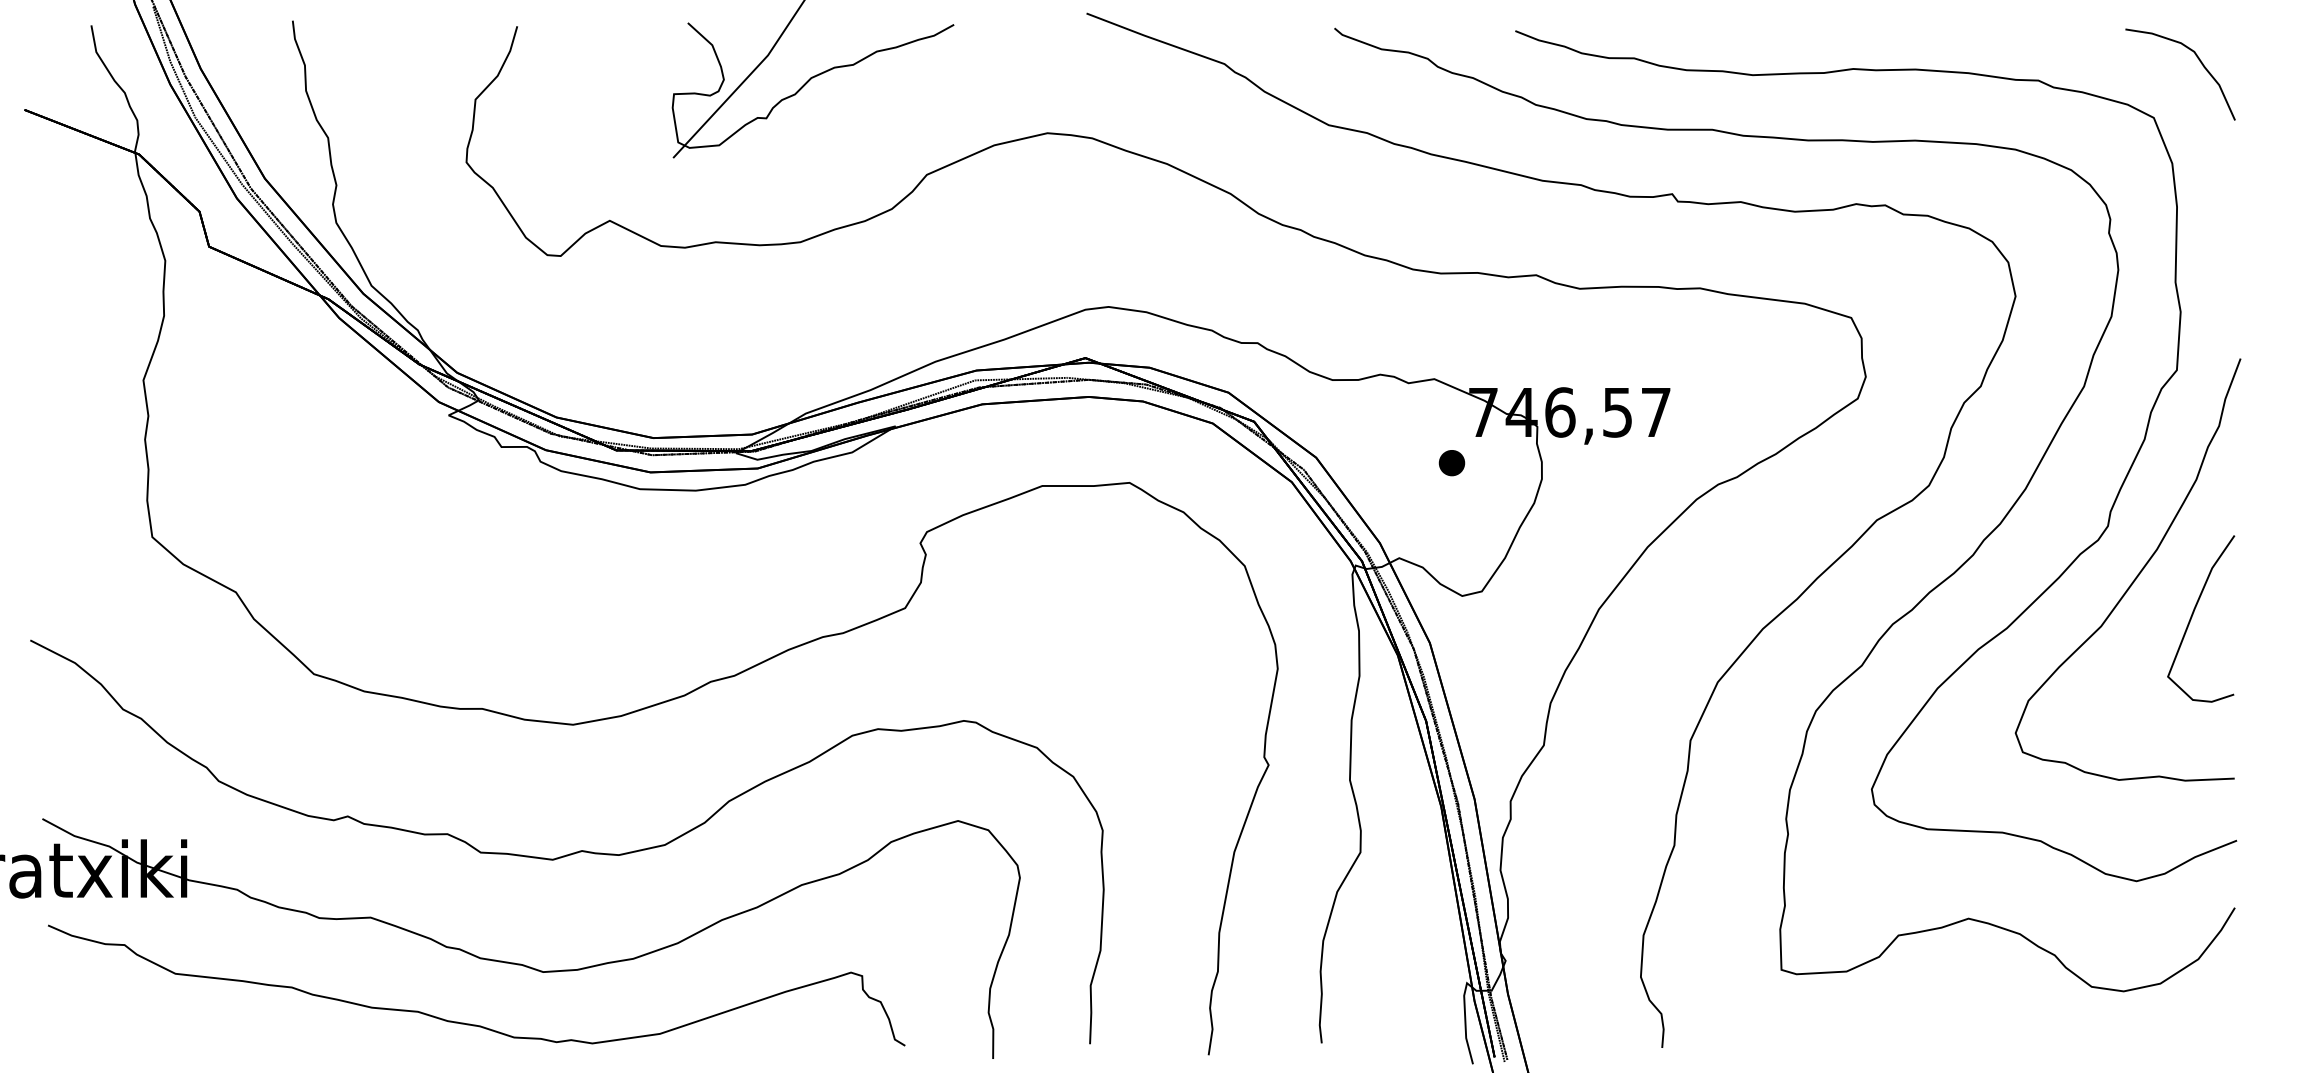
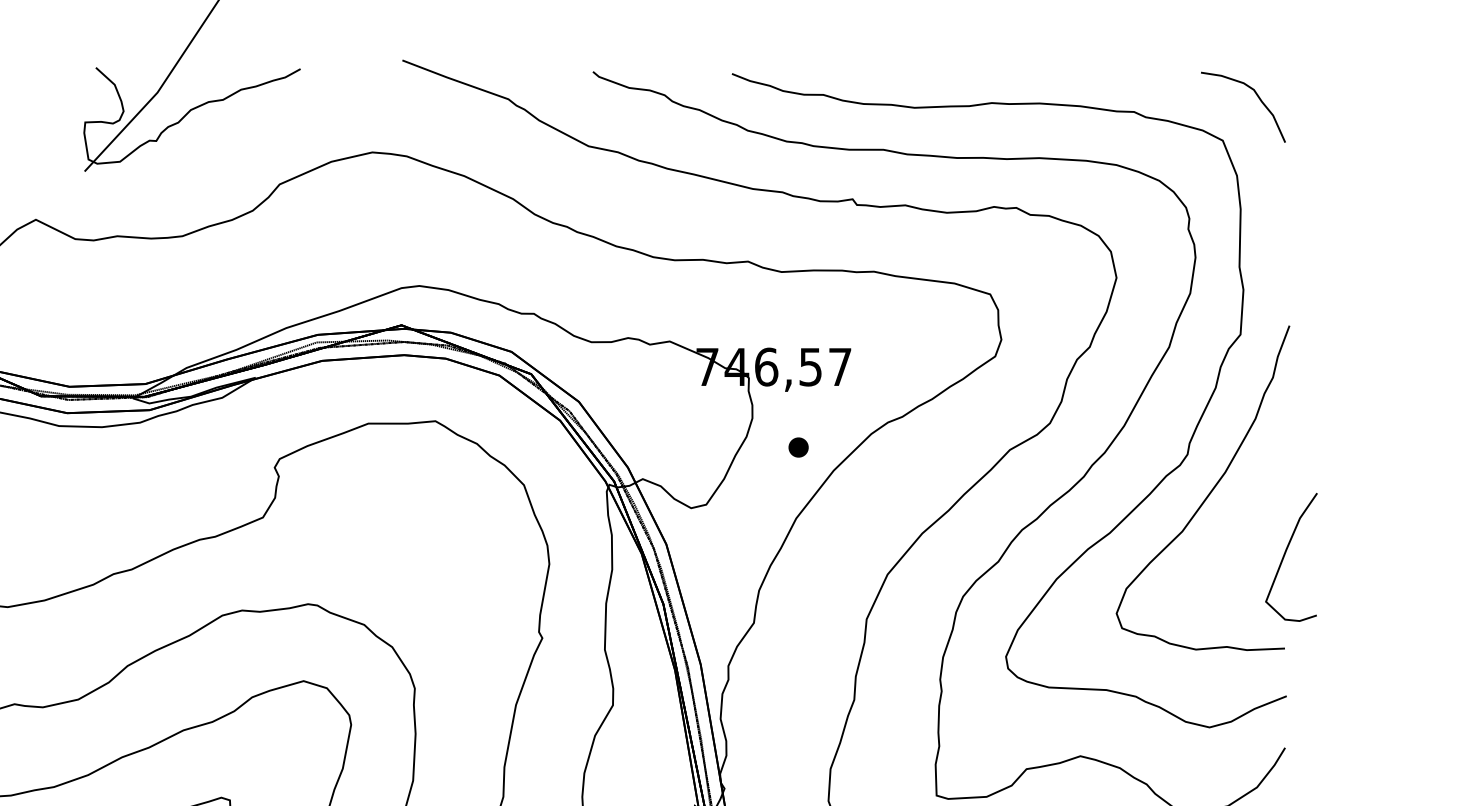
part: (1451, 463) -> (798, 447), moved
part: (2193, 614) -> (1285, 553), moved

